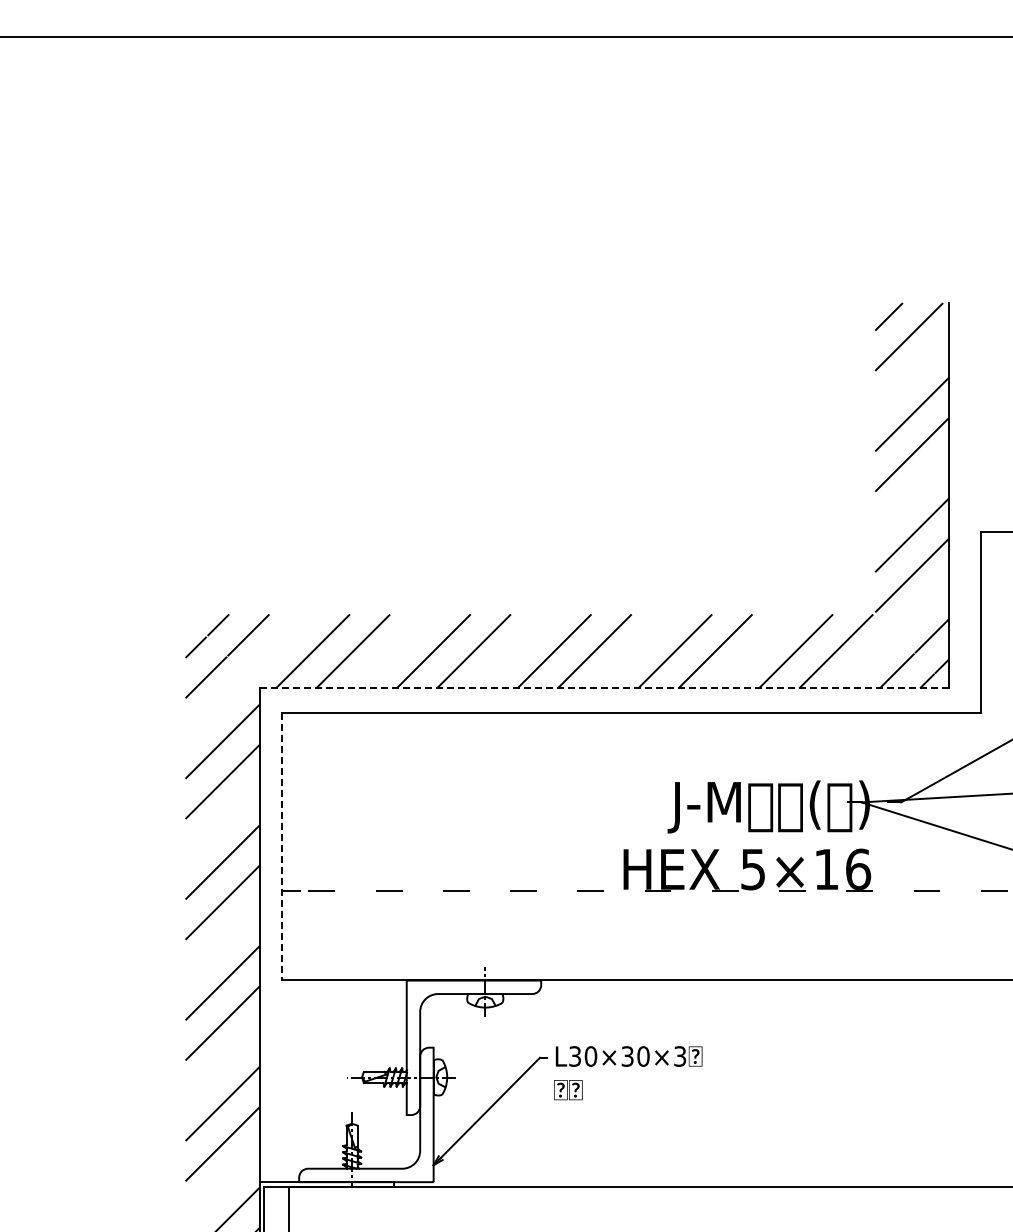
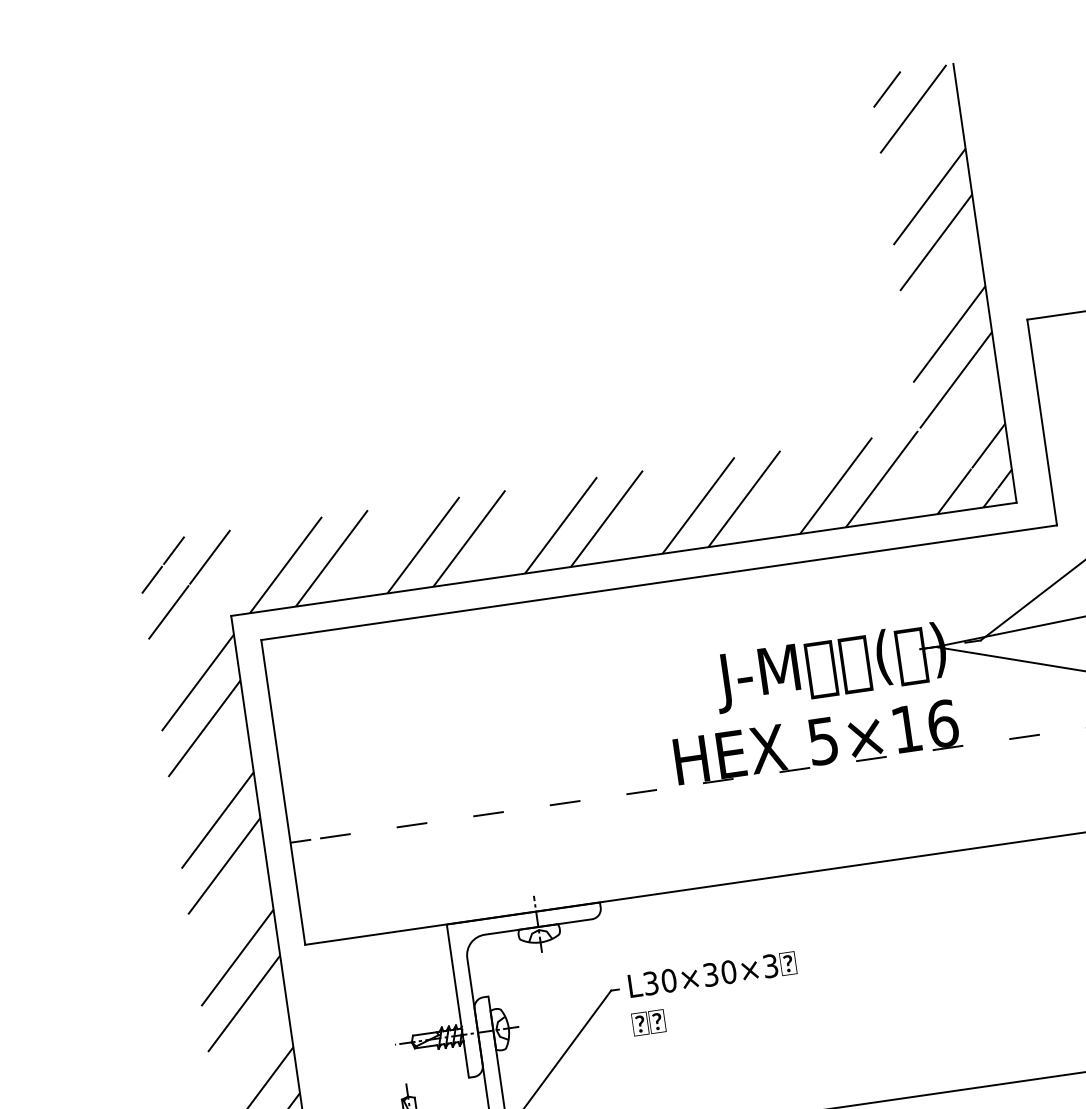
line: (604, 688) -> (624, 559), dashed -> solid
line: (282, 846) -> (283, 792), dashed -> solid

